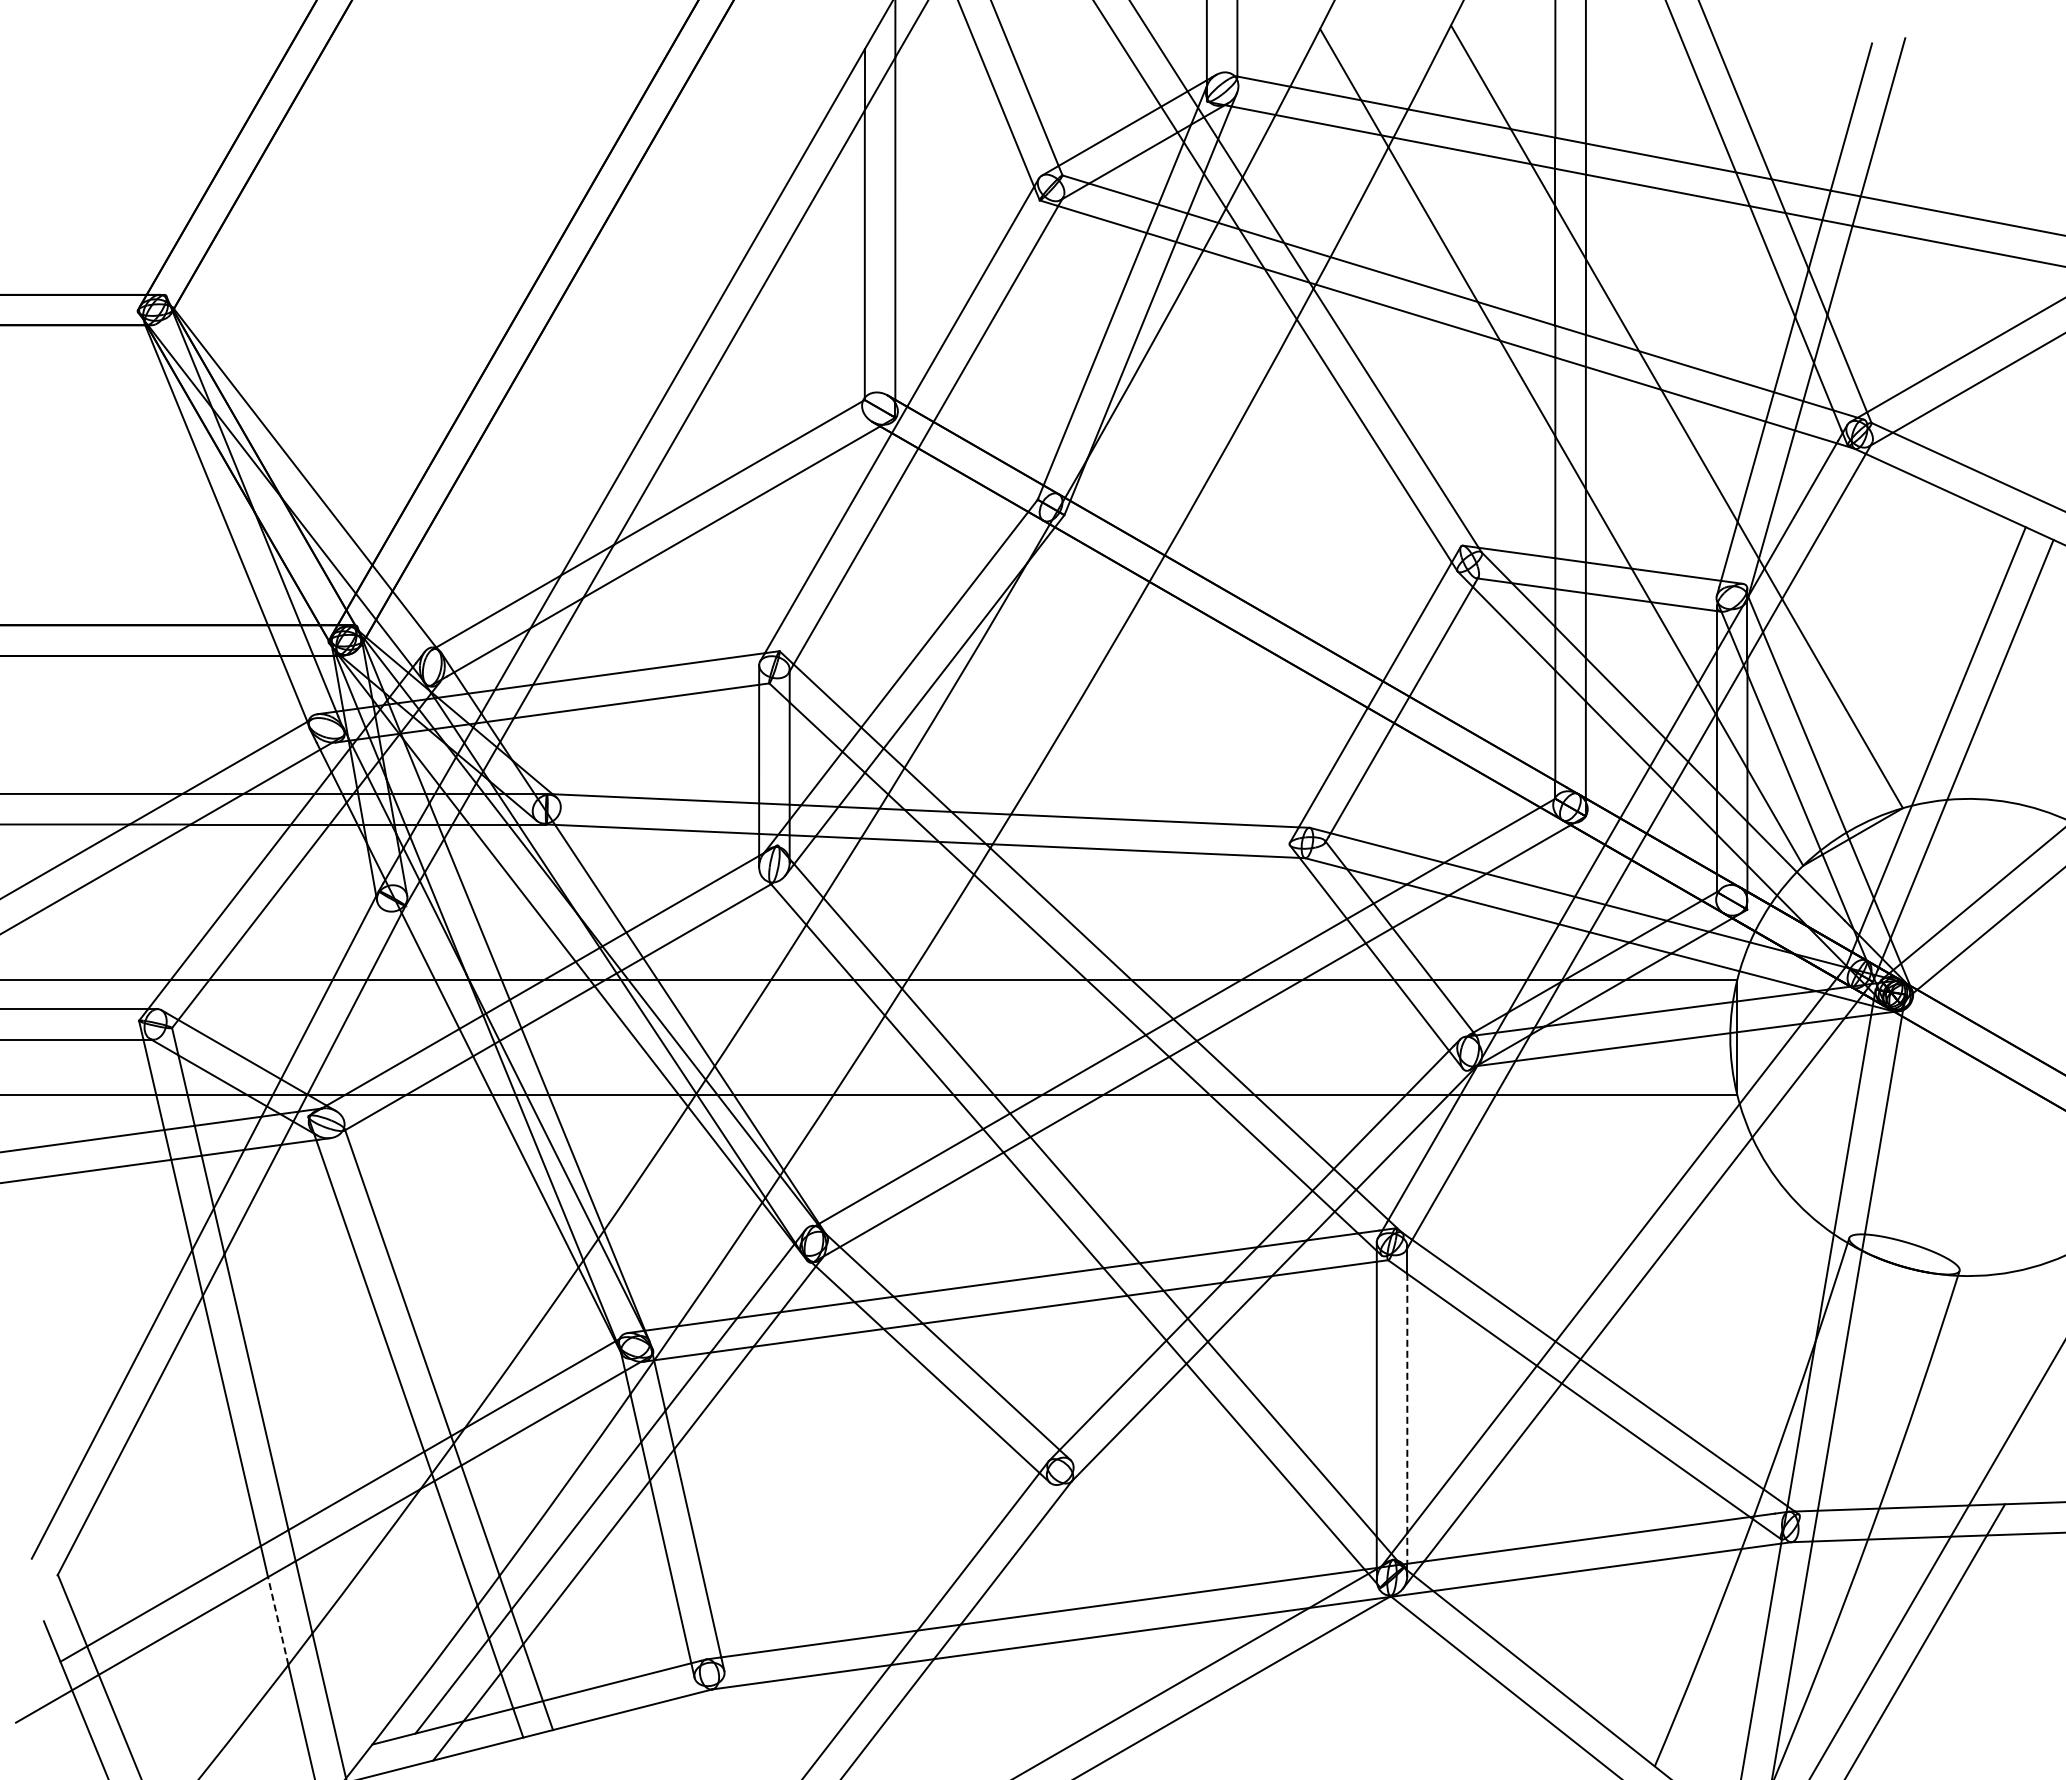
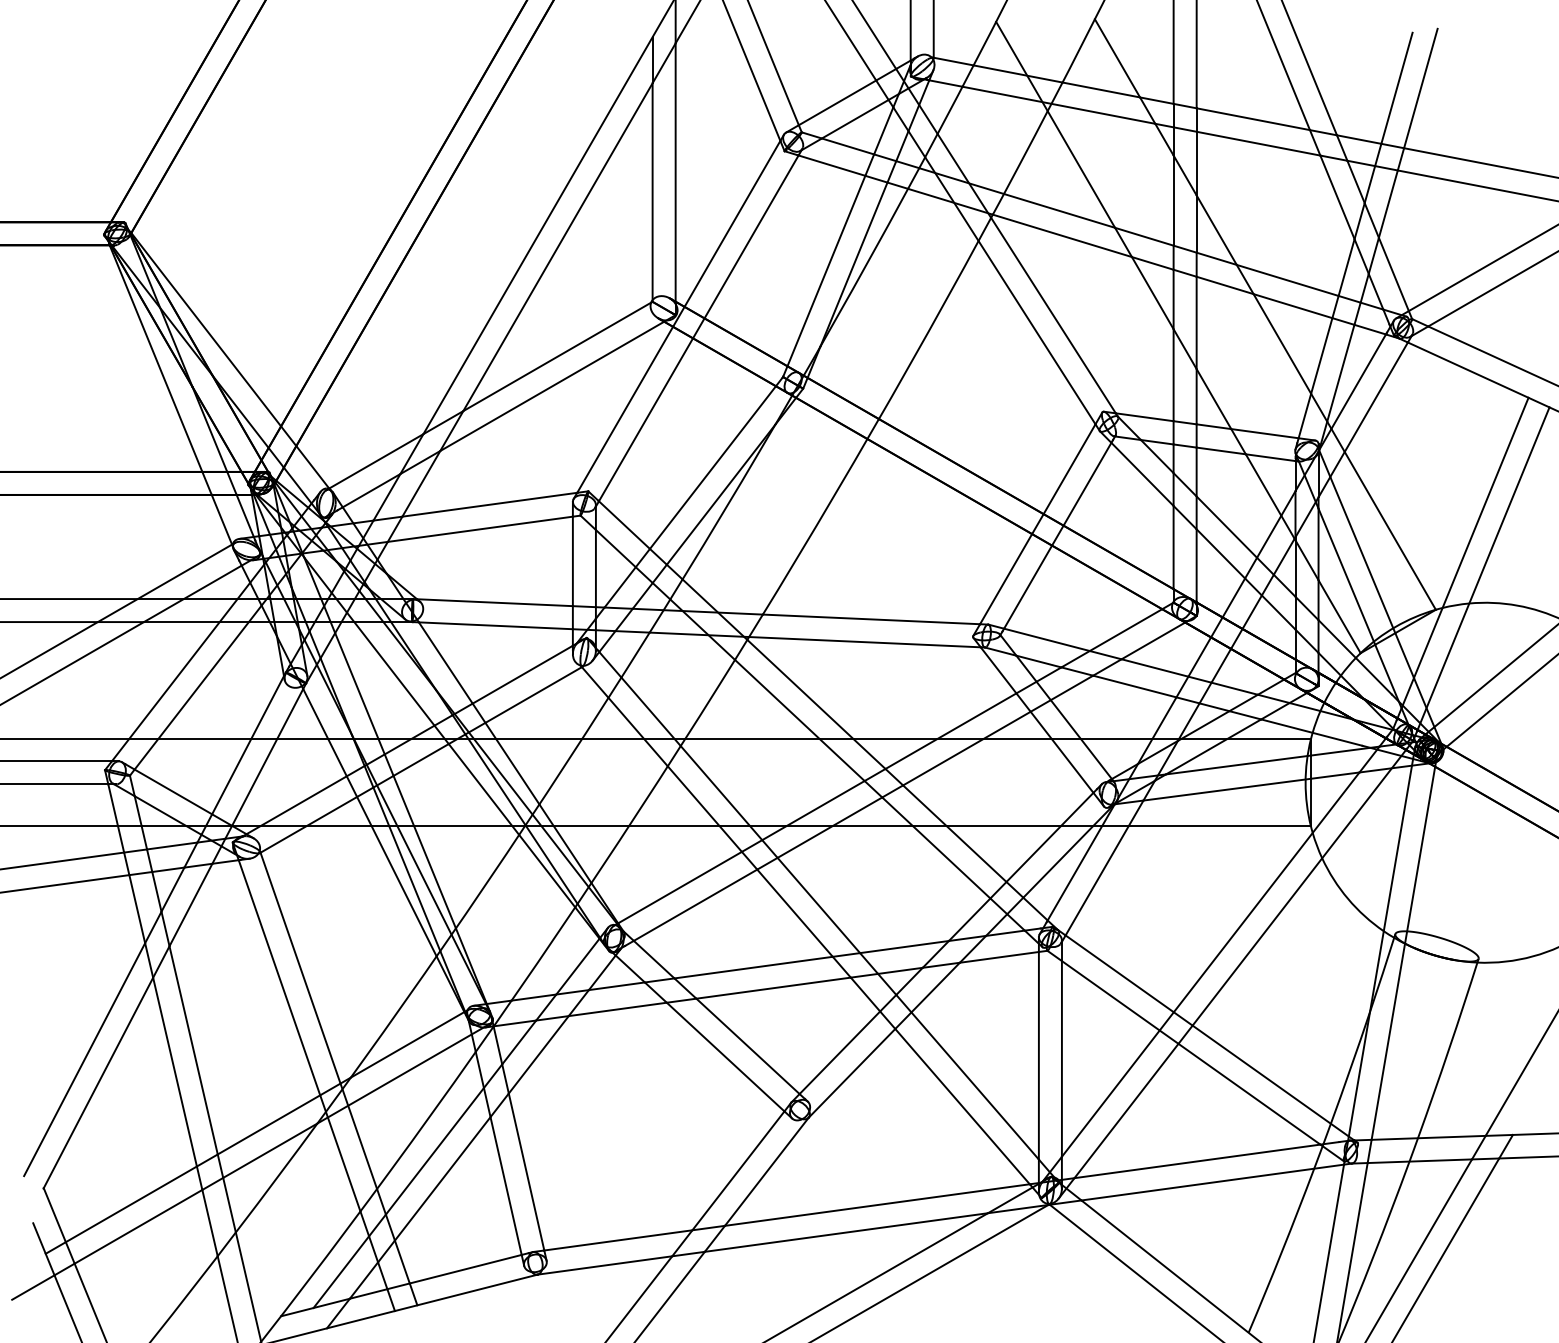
line: (1407, 1418) -> (1062, 1070), dashed -> solid
line: (278, 1620) -> (210, 1222), dashed -> solid

